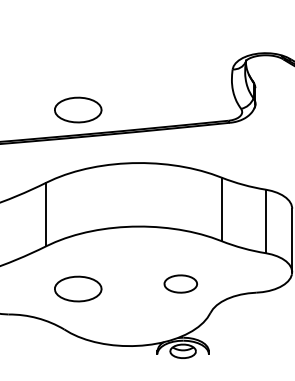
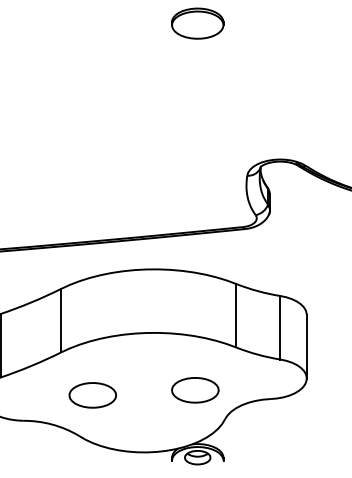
part: (77, 110) -> (92, 216), removed
part: (180, 284) -> (195, 390), size x1.43

